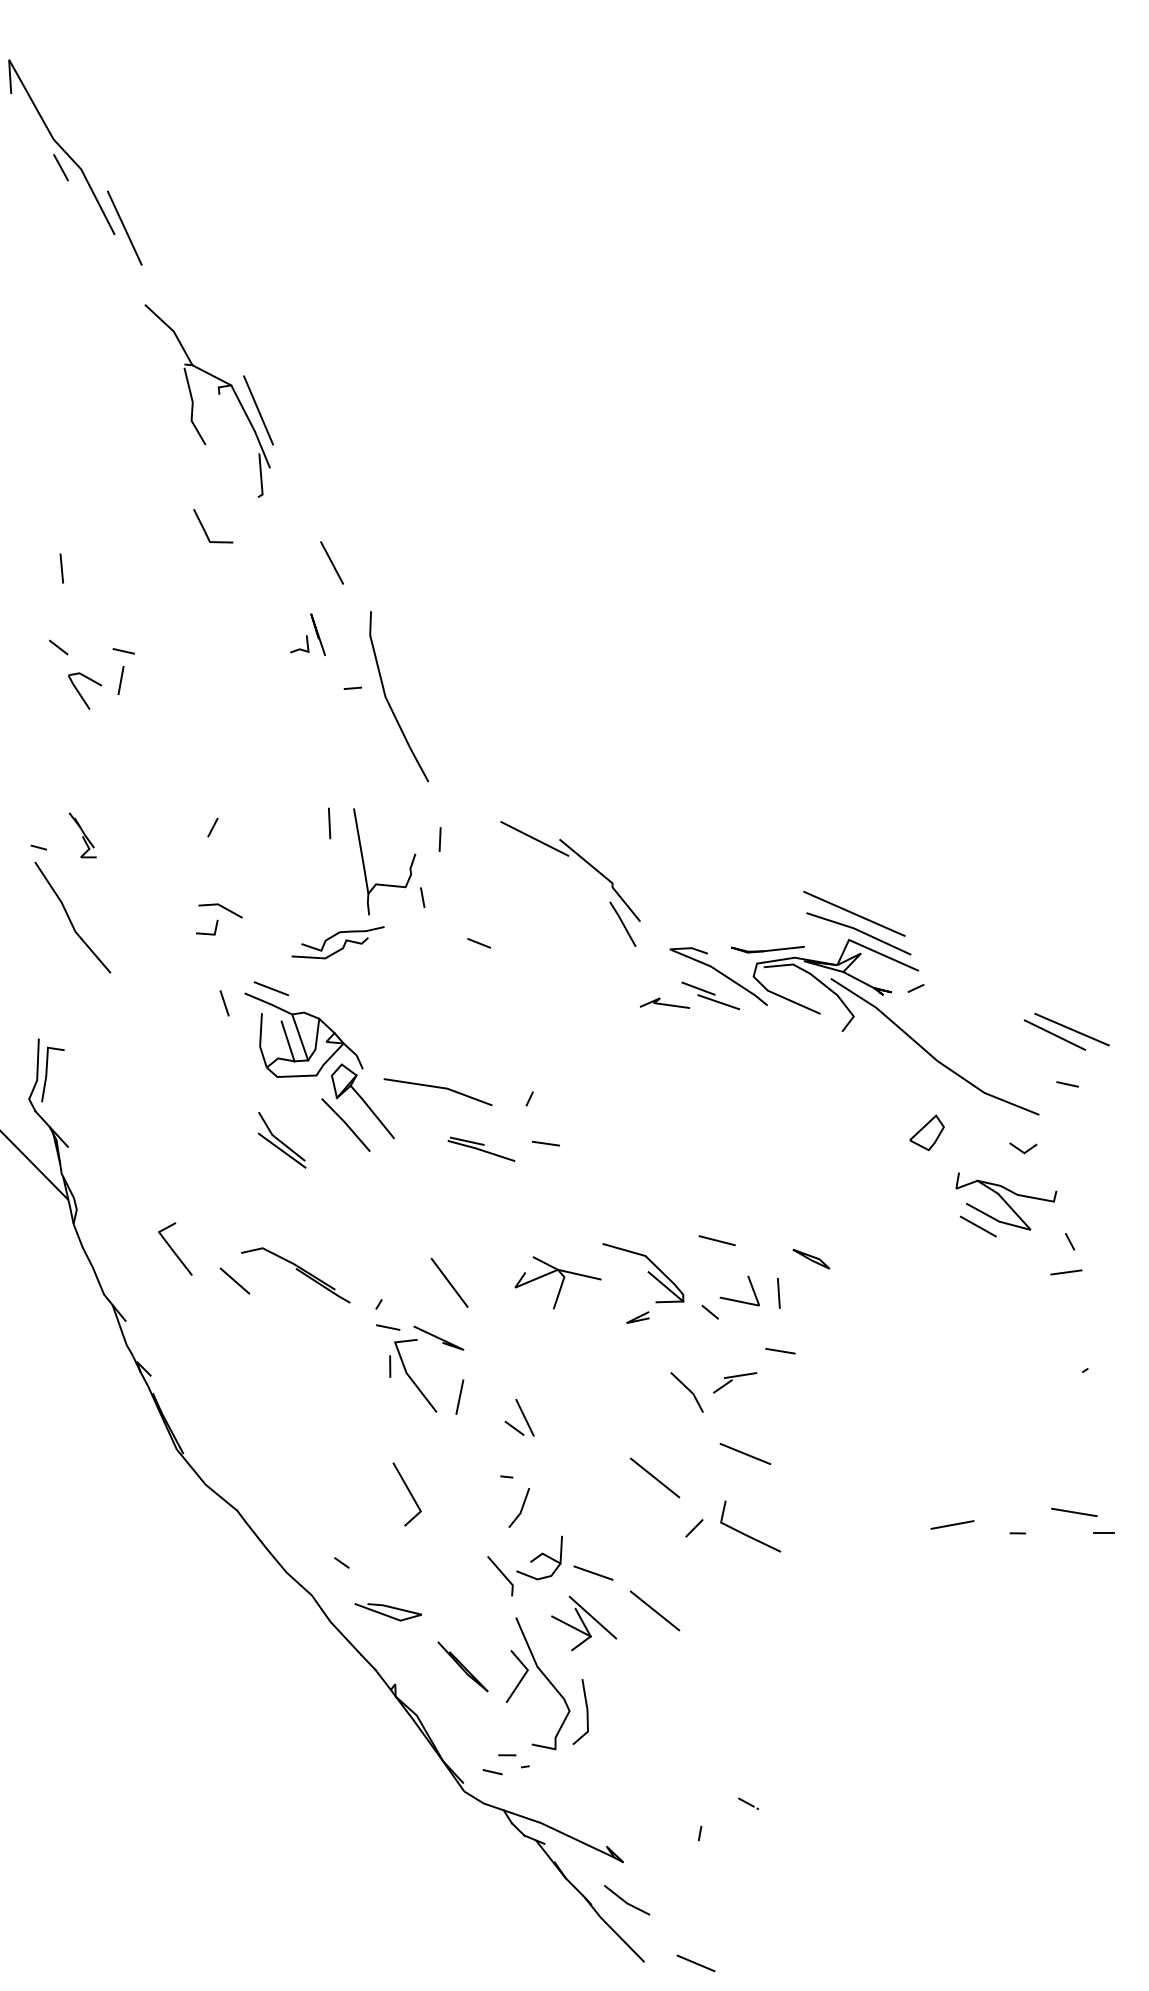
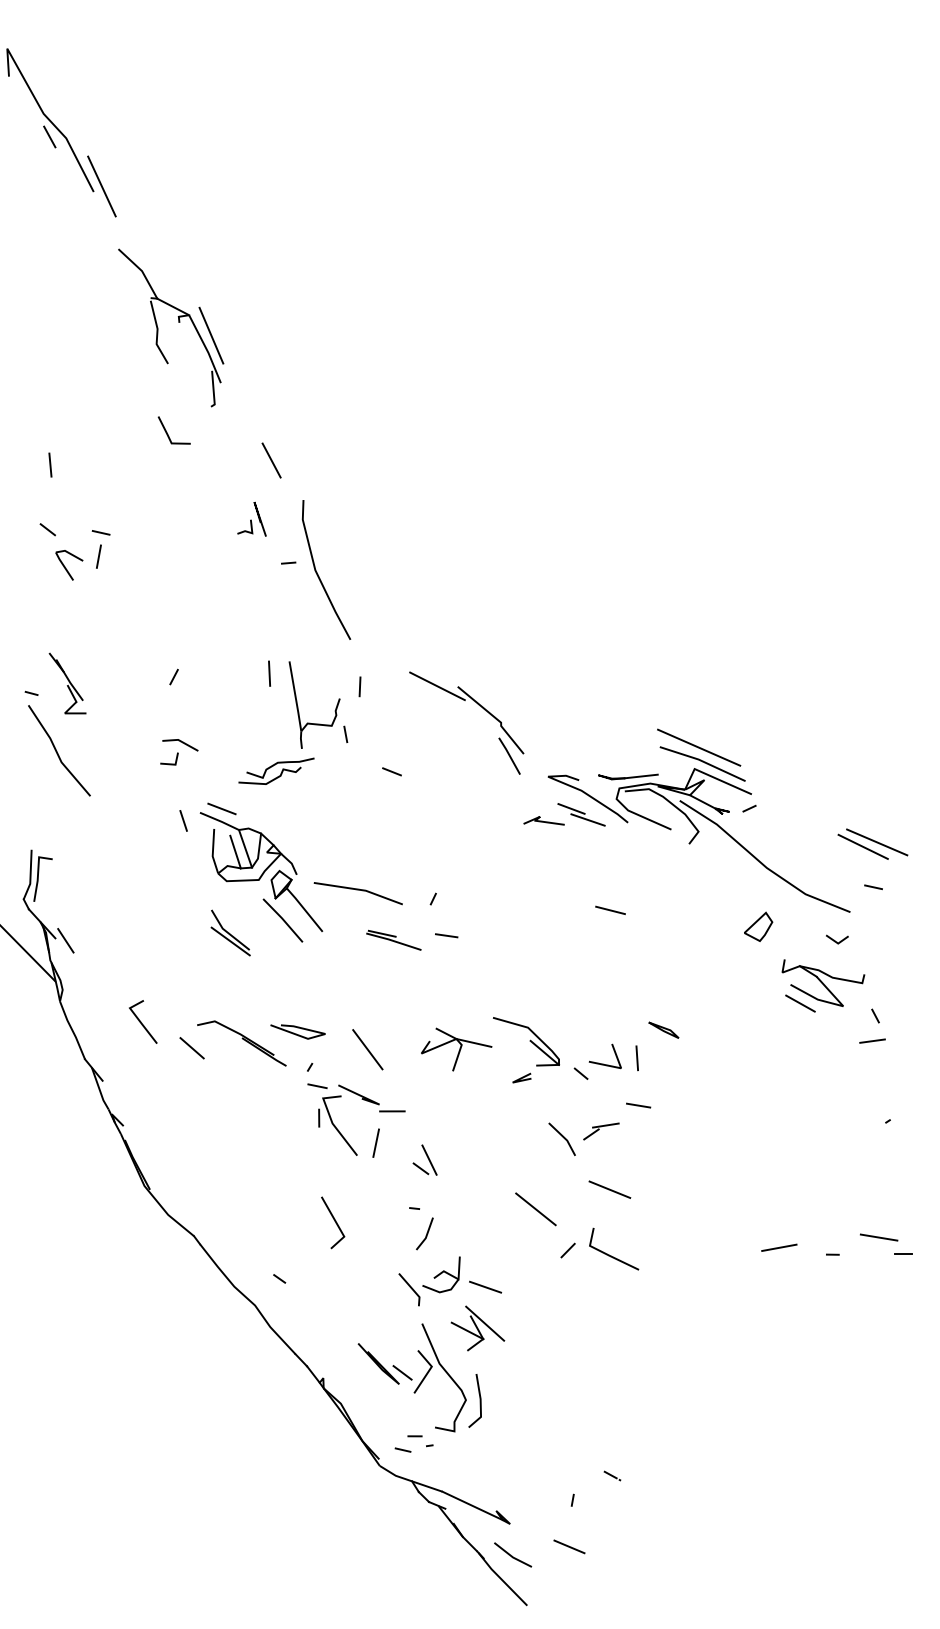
part: (82, 835) -> (67, 683), size x1.67
line: (80, 1149) -> (65, 940), added
line: (716, 1240) -> (609, 910), moved
line: (479, 1358) -> (392, 1111), added
line: (654, 1610) -> (535, 1317), removed
line: (387, 1614) -> (297, 1033), moved
line: (492, 1677) -> (402, 1372), added
line: (695, 1963) -> (569, 1546), moved

